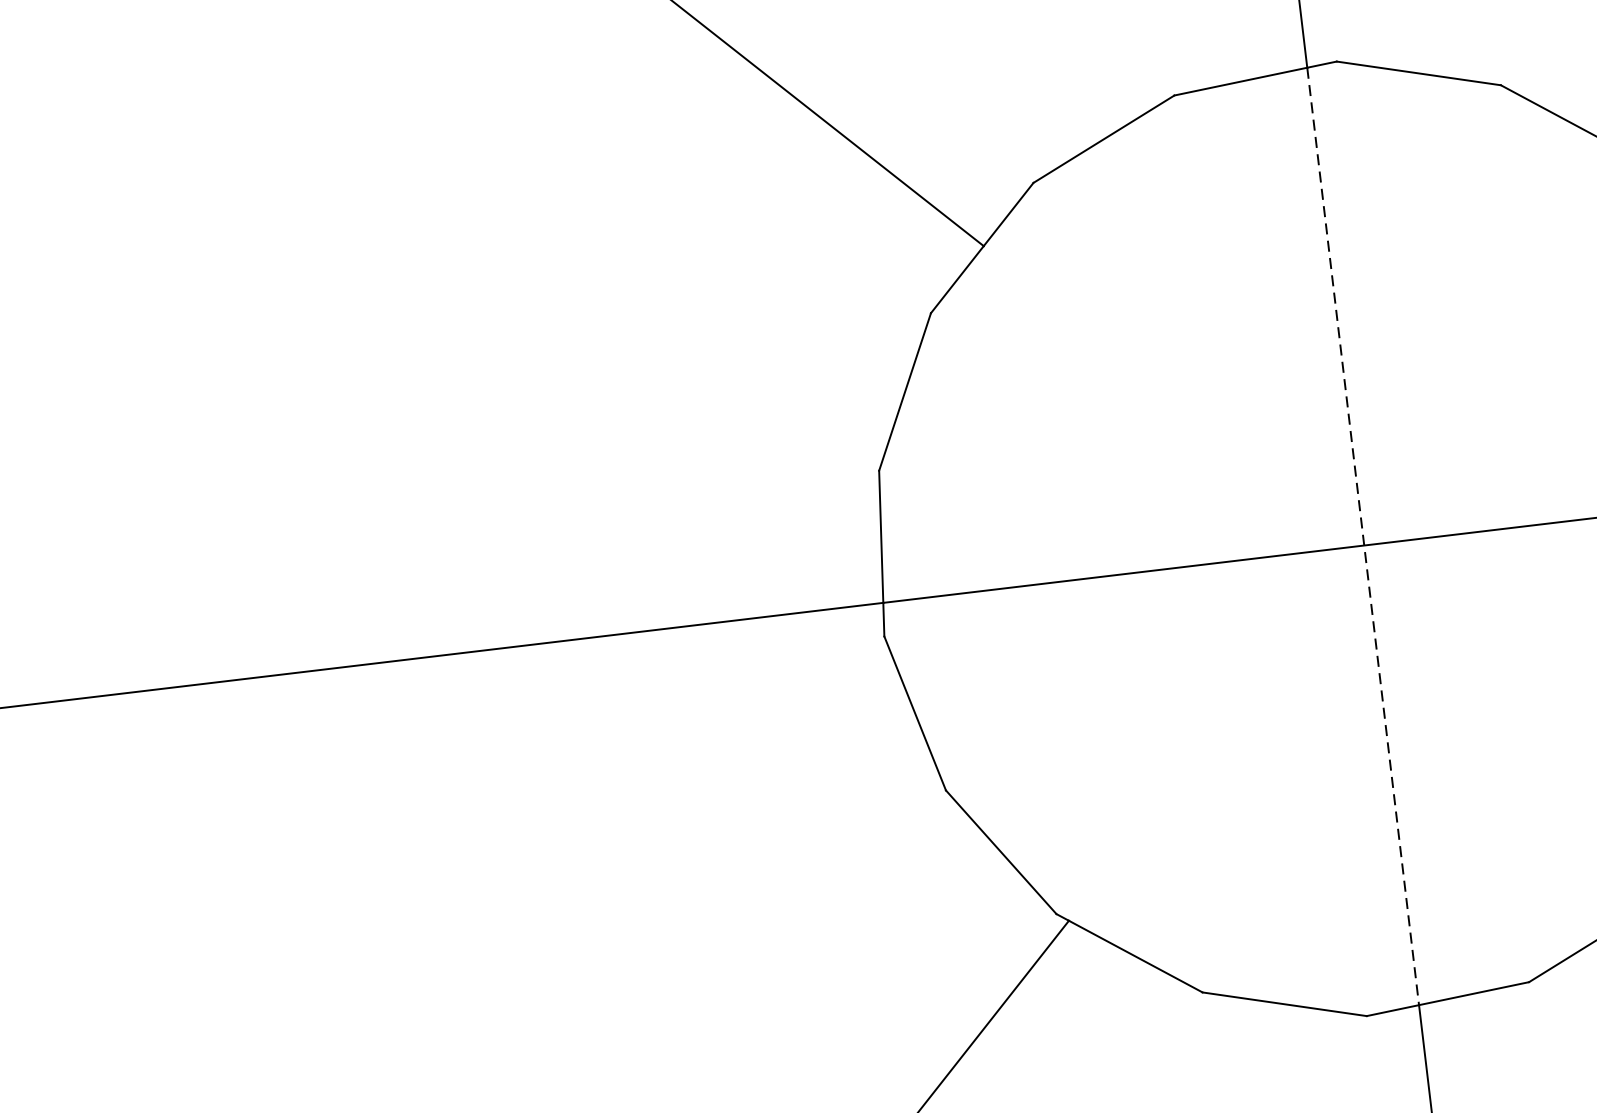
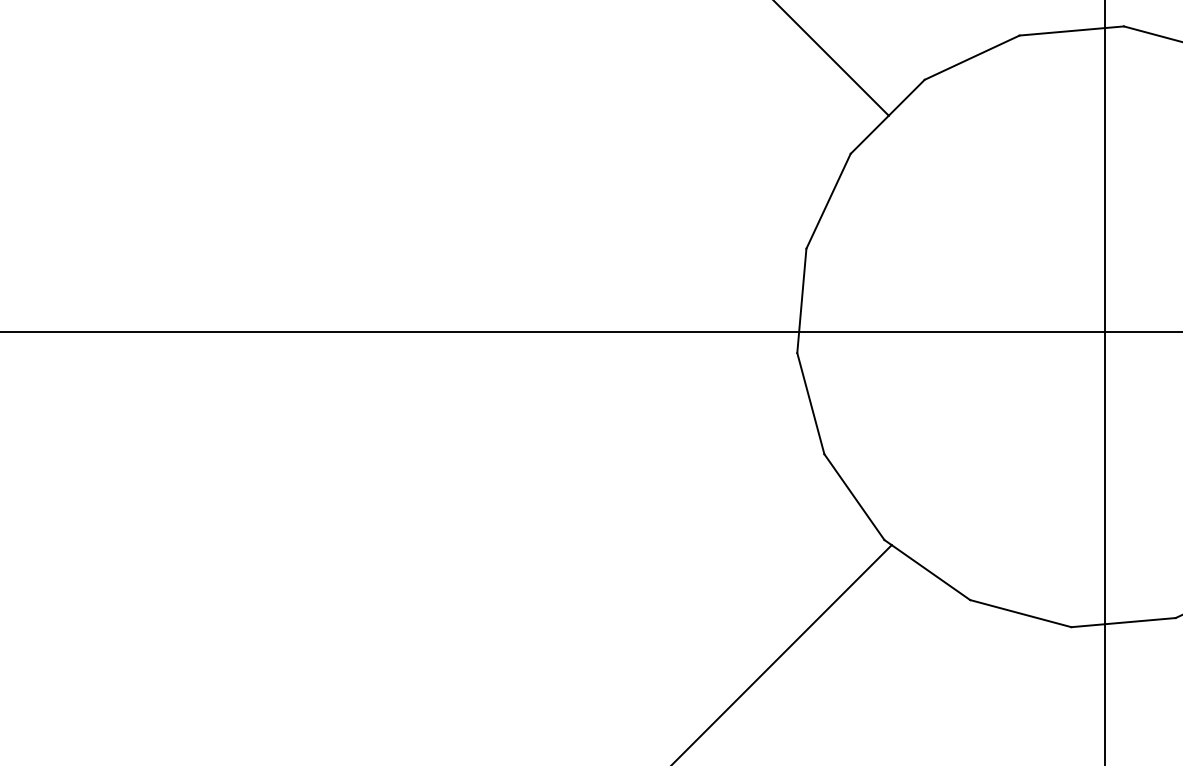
line: (1362, 537) -> (1104, 326), dashed -> solid

